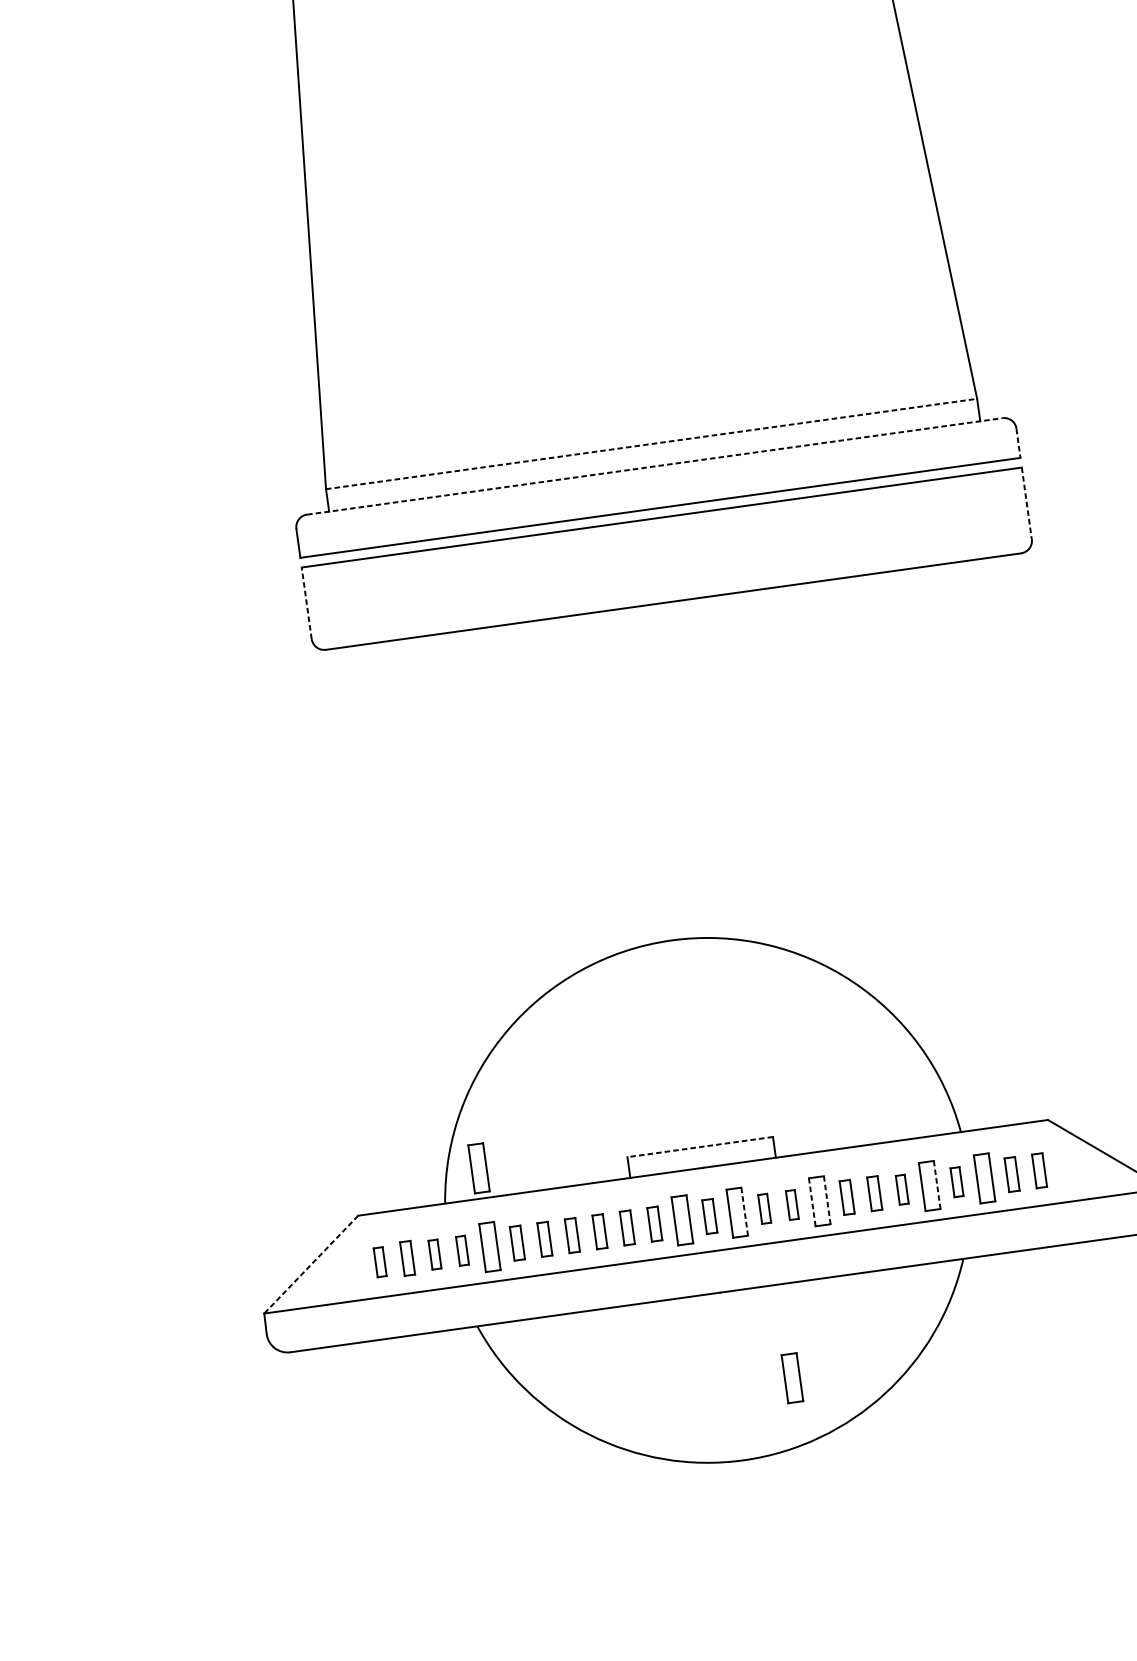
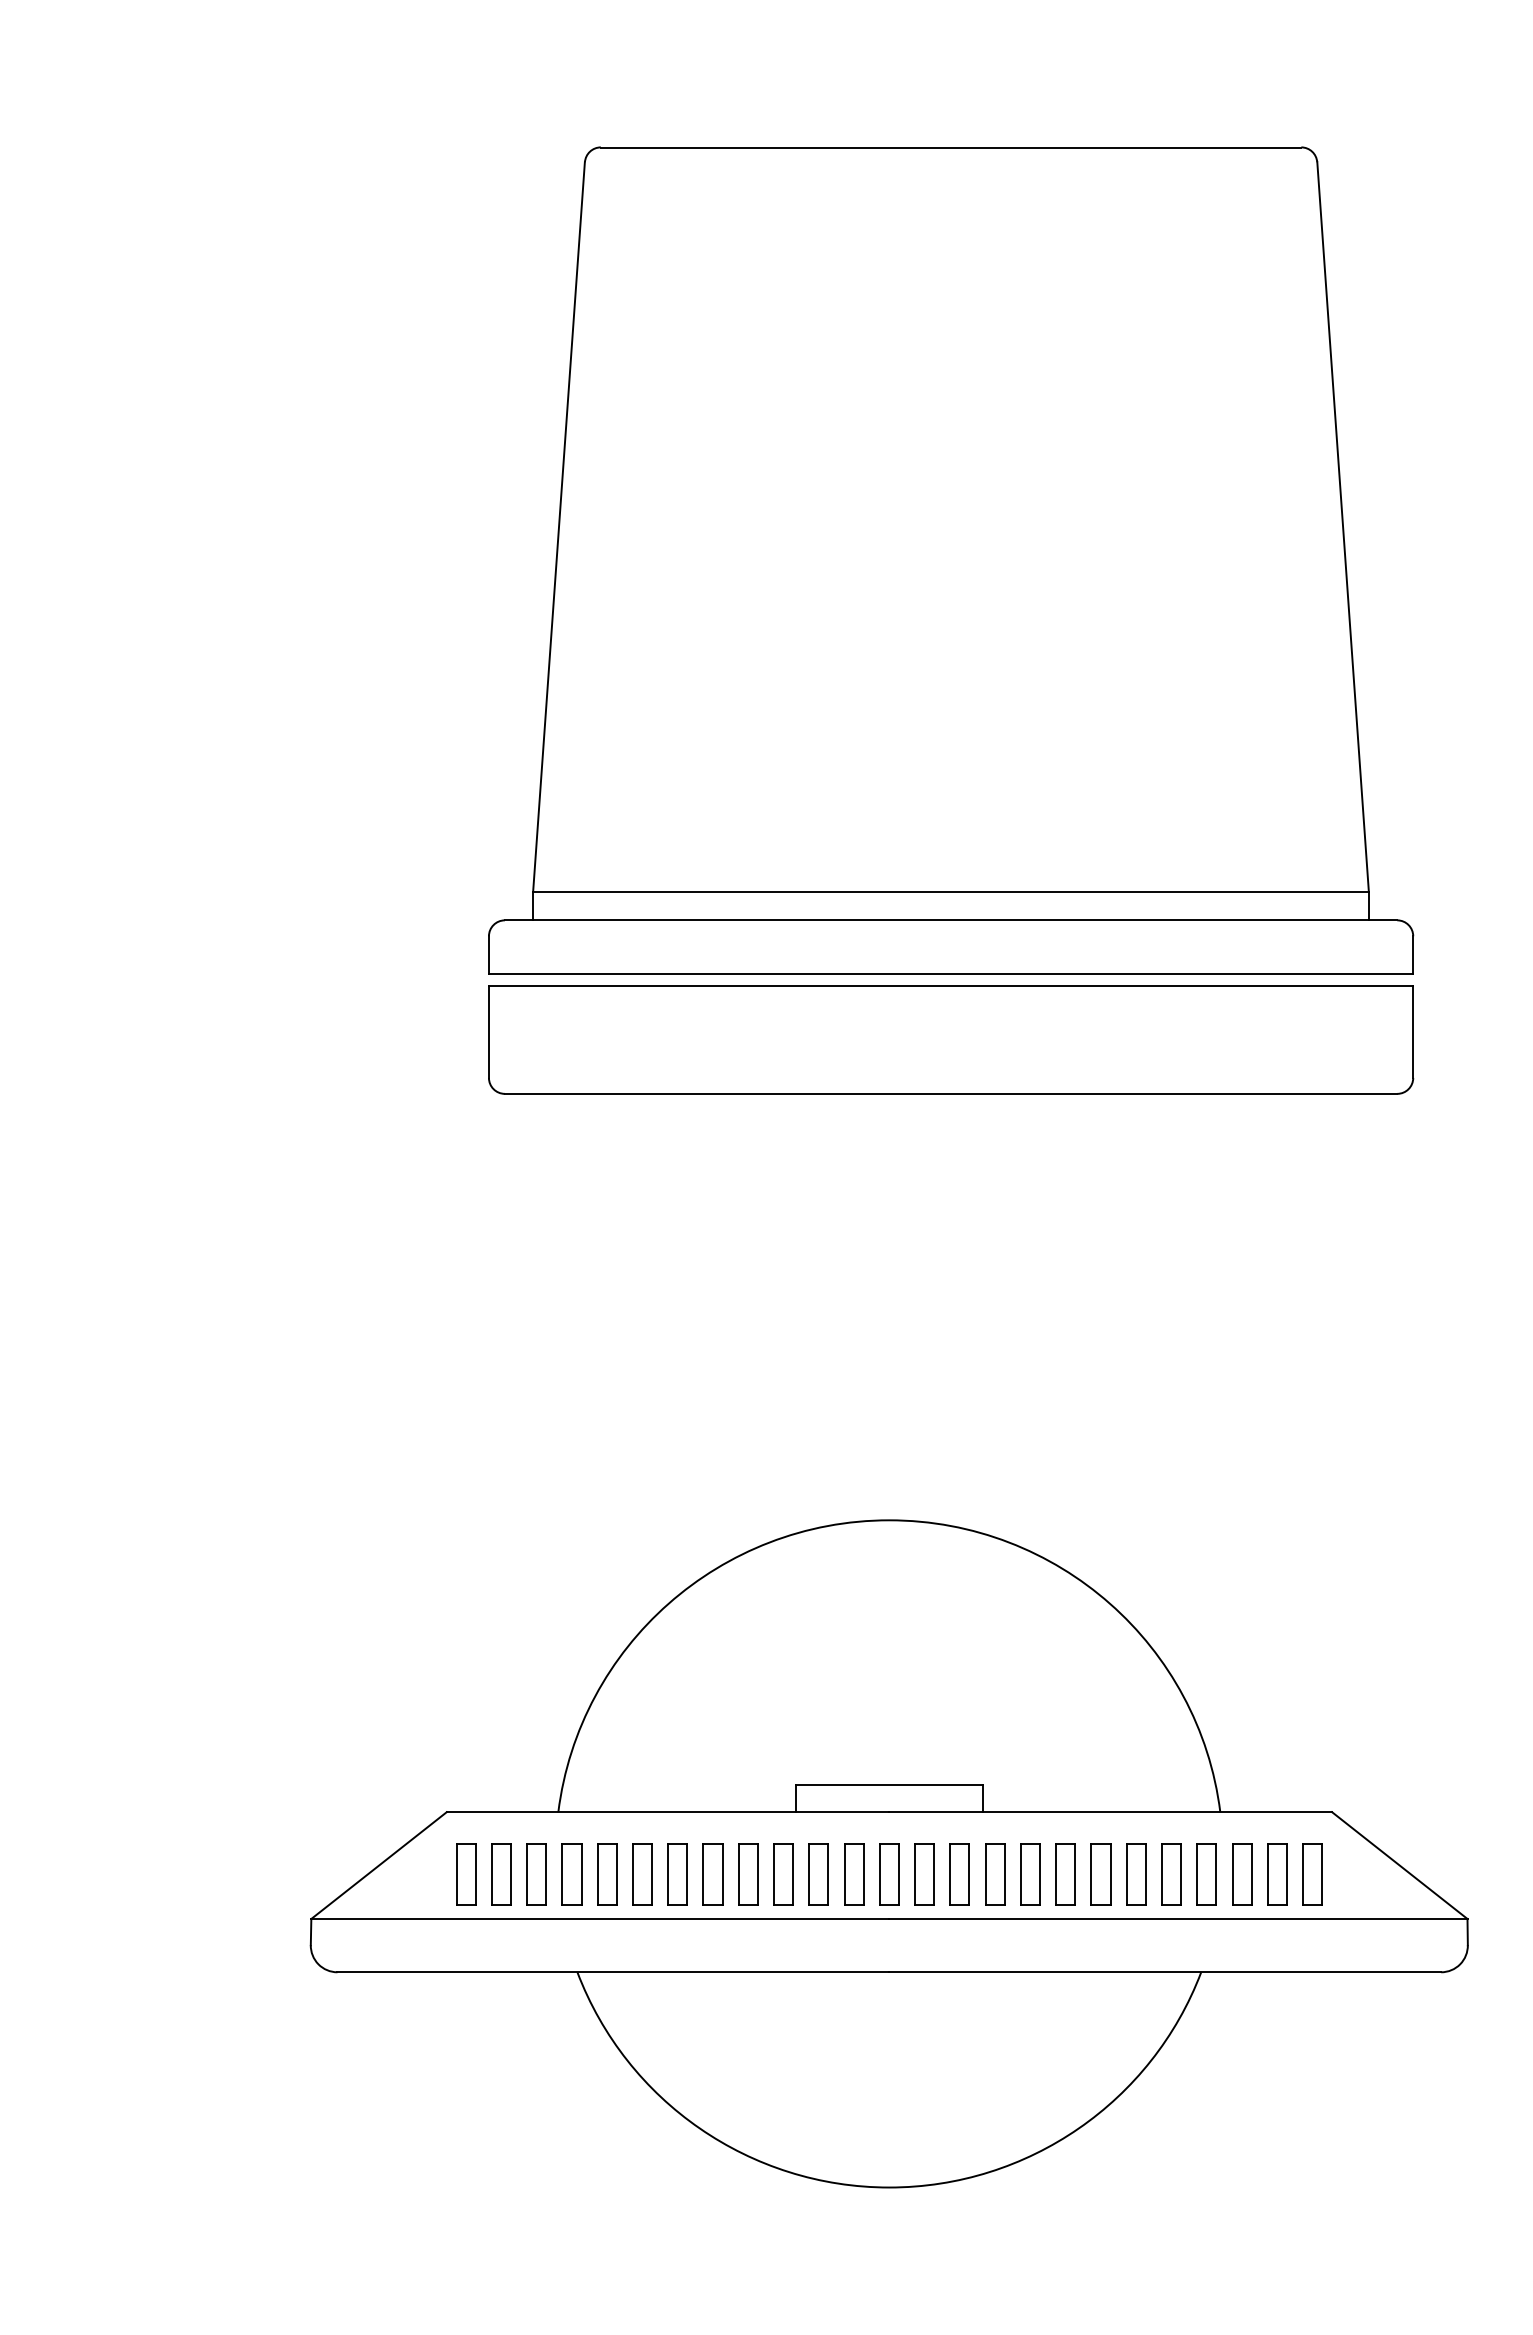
line: (1018, 442) -> (1413, 954), dashed -> solid
line: (651, 443) -> (951, 891), dashed -> solid
line: (655, 466) -> (951, 920), dashed -> solid
line: (1027, 503) -> (1413, 1032), dashed -> solid
line: (306, 603) -> (488, 1032), dashed -> solid
line: (699, 1147) -> (888, 1785), dashed -> solid
part: (479, 1168) -> (607, 1773), removed
part: (1039, 1170) -> (1312, 1874), size x1.43
part: (1012, 1174) -> (1277, 1874), size x1.43
part: (956, 1182) -> (1206, 1874), size x1.67
line: (937, 1184) -> (1181, 1874), dashed -> solid
part: (902, 1189) -> (1136, 1874), size x1.67
part: (874, 1193) -> (1100, 1874), size x1.43
part: (847, 1197) -> (1065, 1874), size x1.43
line: (827, 1200) -> (1040, 1874), dashed -> solid
line: (811, 1202) -> (1020, 1874), dashed -> solid
part: (792, 1204) -> (995, 1874), size x1.67
part: (764, 1208) -> (959, 1874), size x1.67
line: (744, 1211) -> (934, 1874), dashed -> solid
part: (709, 1216) -> (889, 1874), size x1.43
part: (654, 1224) -> (818, 1874), size x1.43
part: (627, 1227) -> (783, 1874), size x1.43
part: (600, 1231) -> (748, 1874), size x1.43
part: (572, 1235) -> (712, 1874), size x1.43
part: (544, 1239) -> (677, 1874), size x1.43
part: (517, 1243) -> (642, 1874), size x1.43
part: (462, 1250) -> (571, 1874), size x1.67
part: (434, 1254) -> (536, 1874), size x1.67
part: (407, 1258) -> (501, 1874), size x1.43
part: (380, 1262) -> (466, 1874), size x1.67
line: (310, 1264) -> (378, 1865), dashed -> solid
part: (792, 1378) -> (965, 2092), removed

